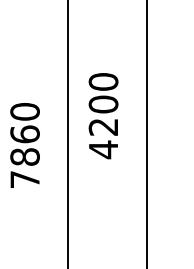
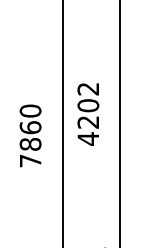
text: (103, 81) -> (88, 88), 4200 -> 4202

